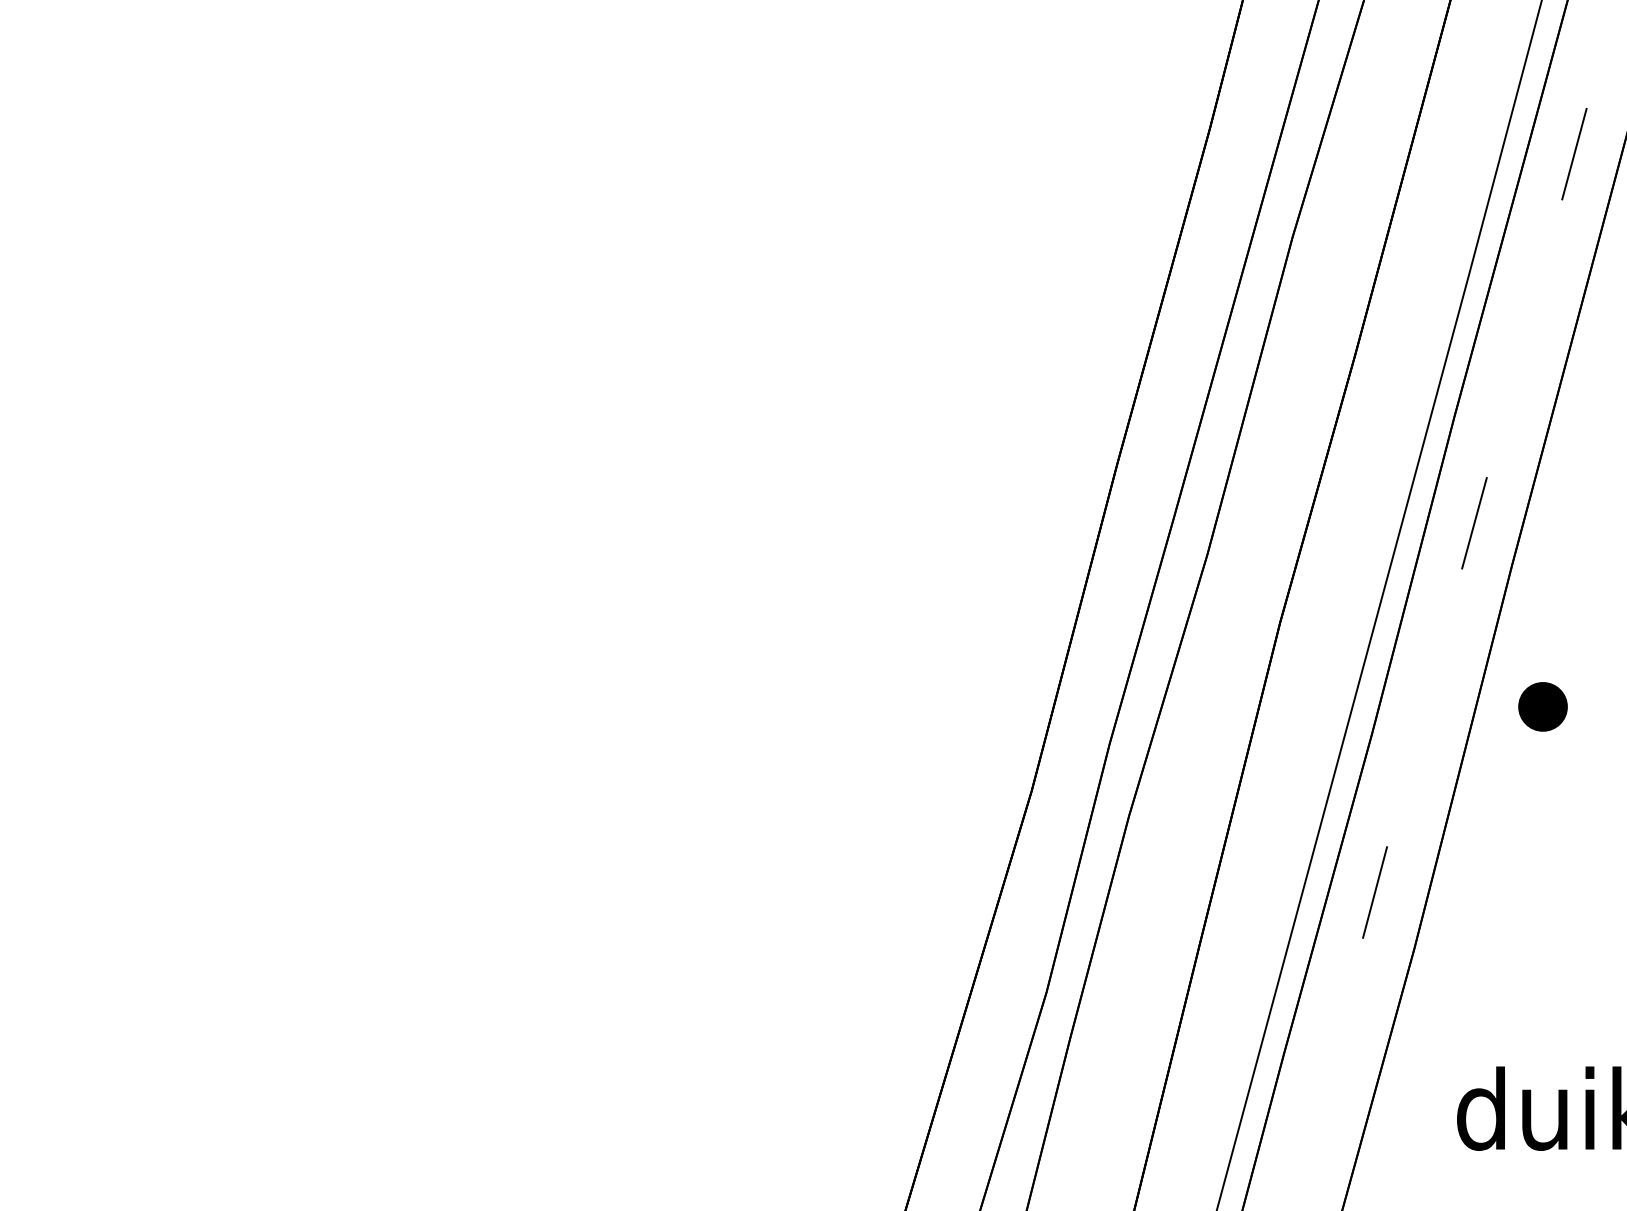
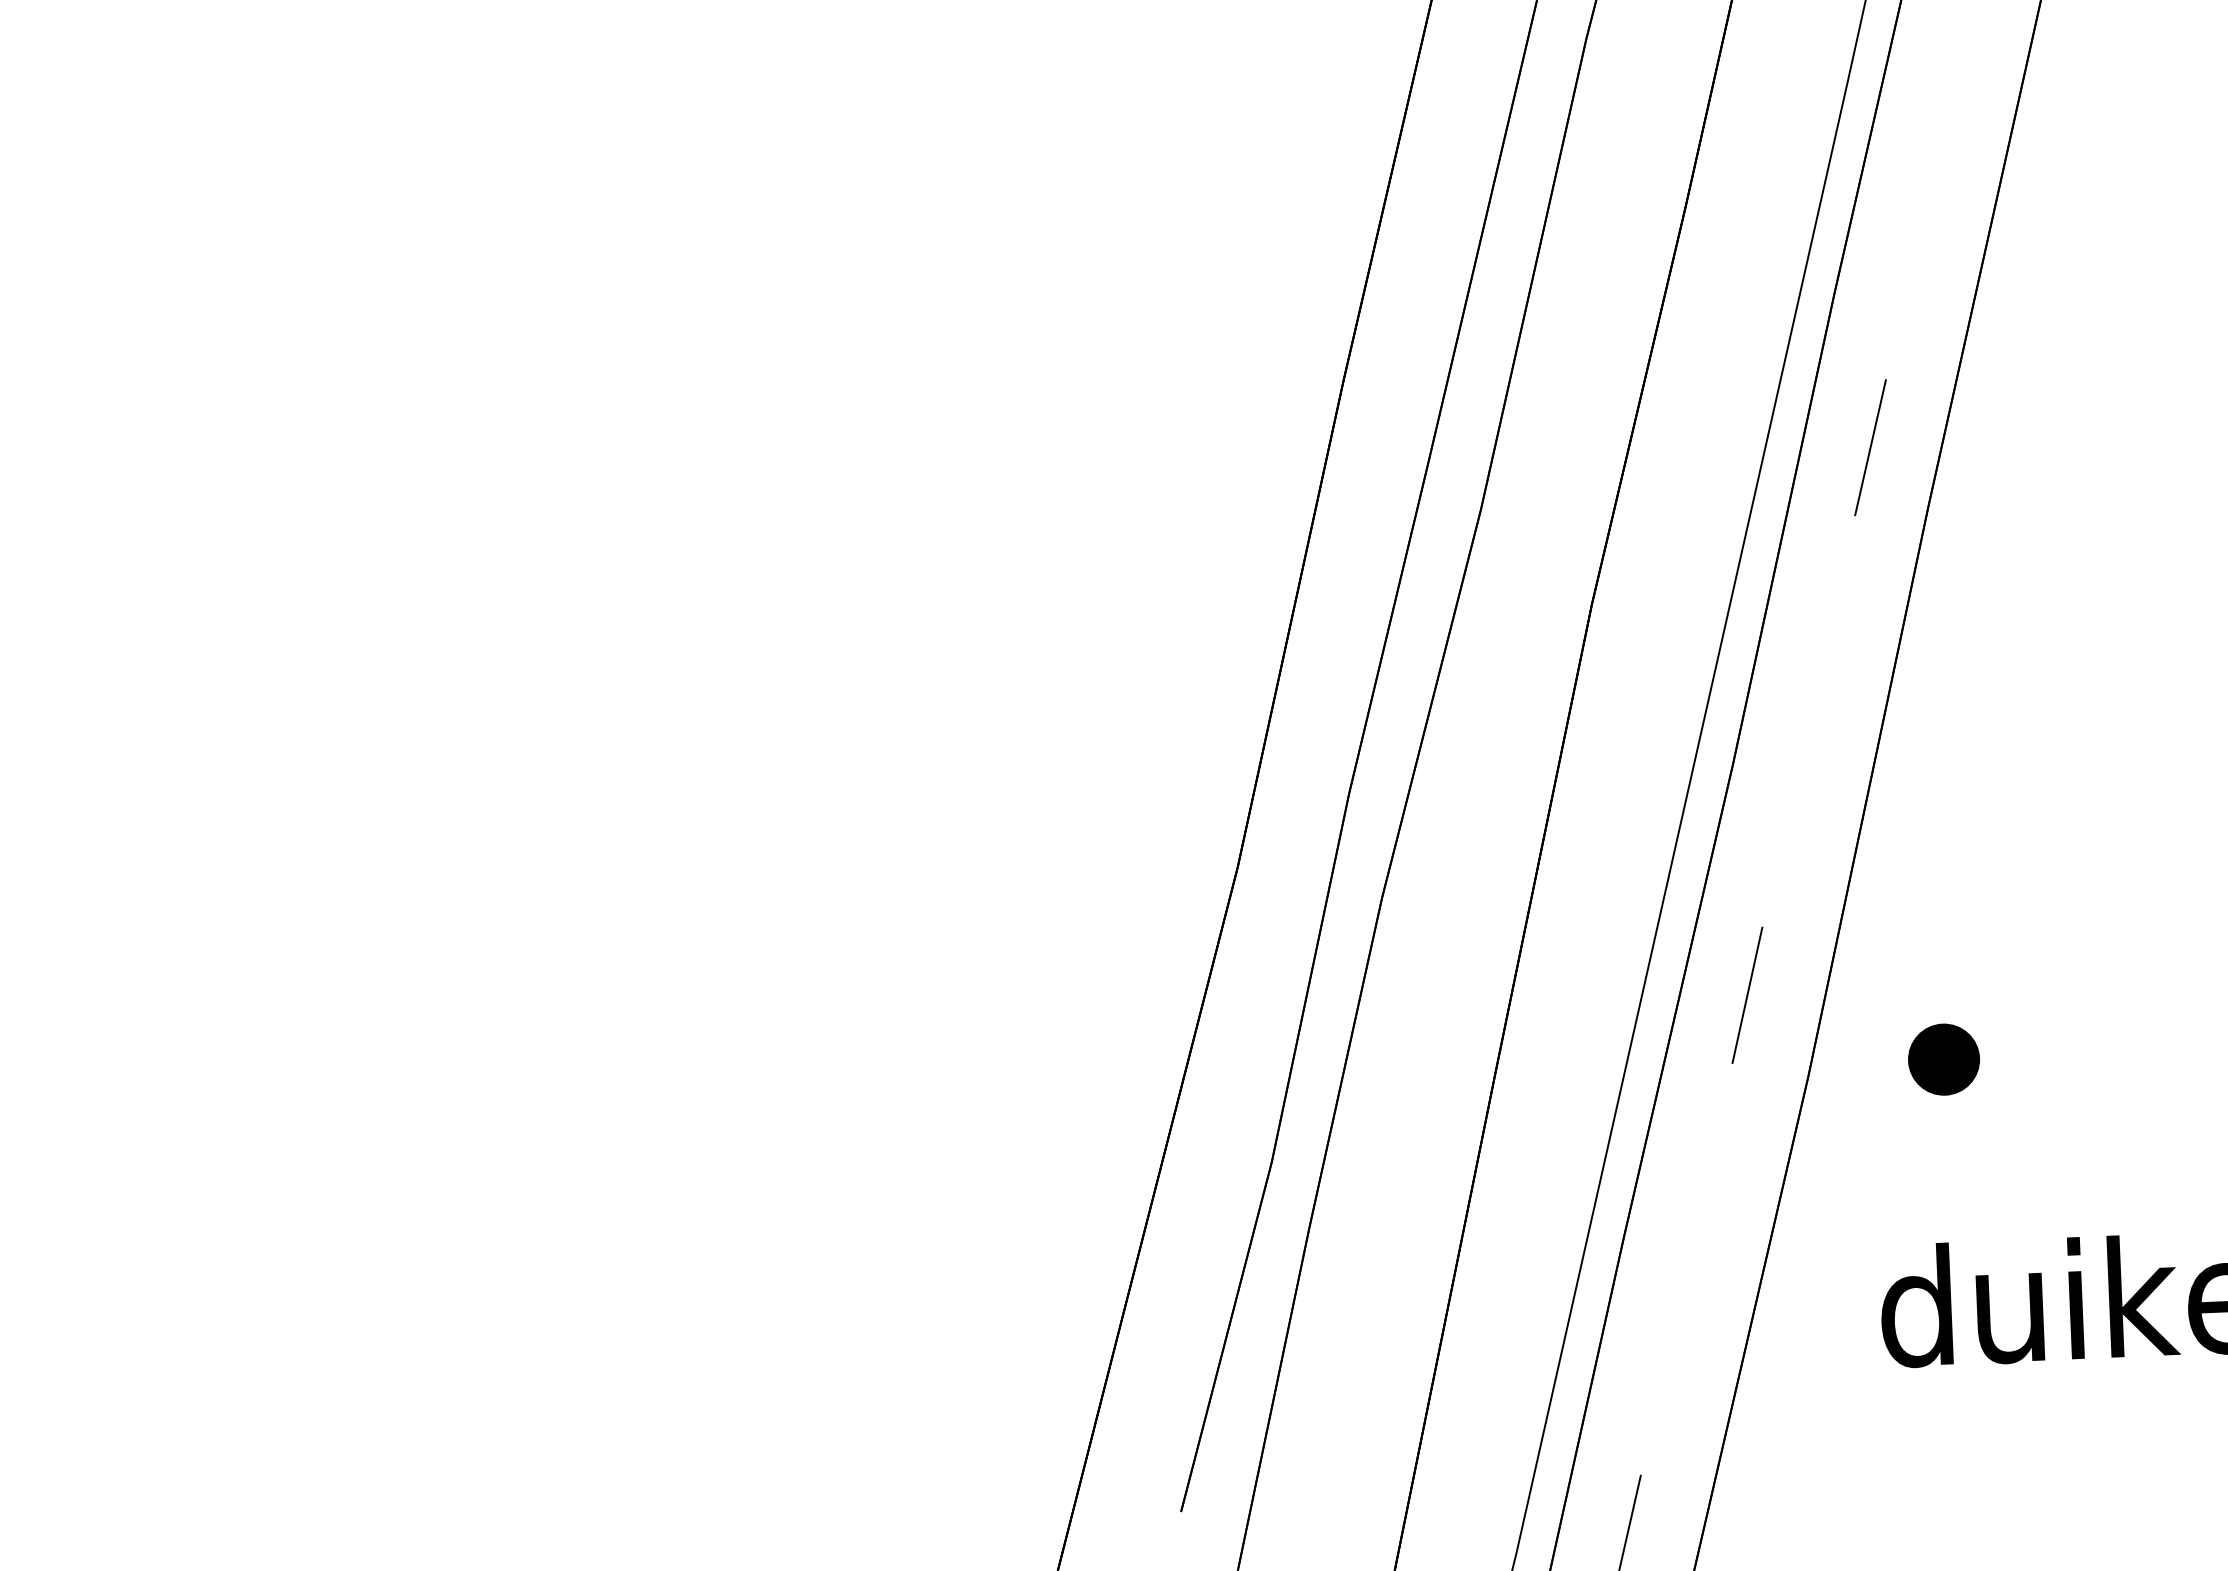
part: (1542, 706) -> (1943, 1059), moved

